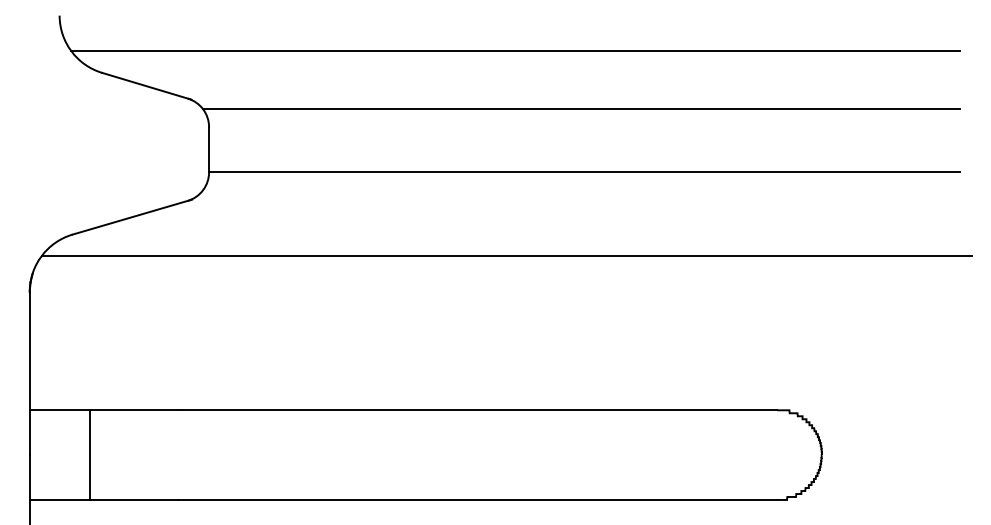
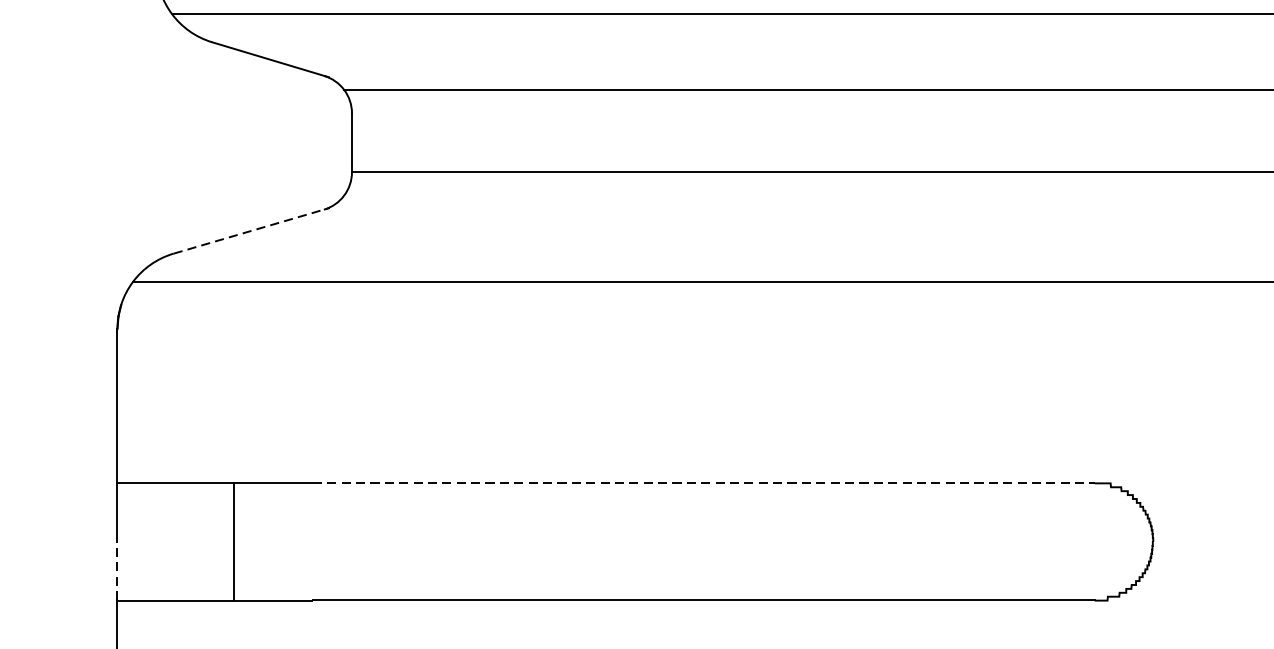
line: (132, 216) -> (251, 230), solid -> dashed
line: (478, 409) -> (704, 482), solid -> dashed
line: (89, 454) -> (233, 541), moved
line: (29, 476) -> (117, 569), solid -> dashed

